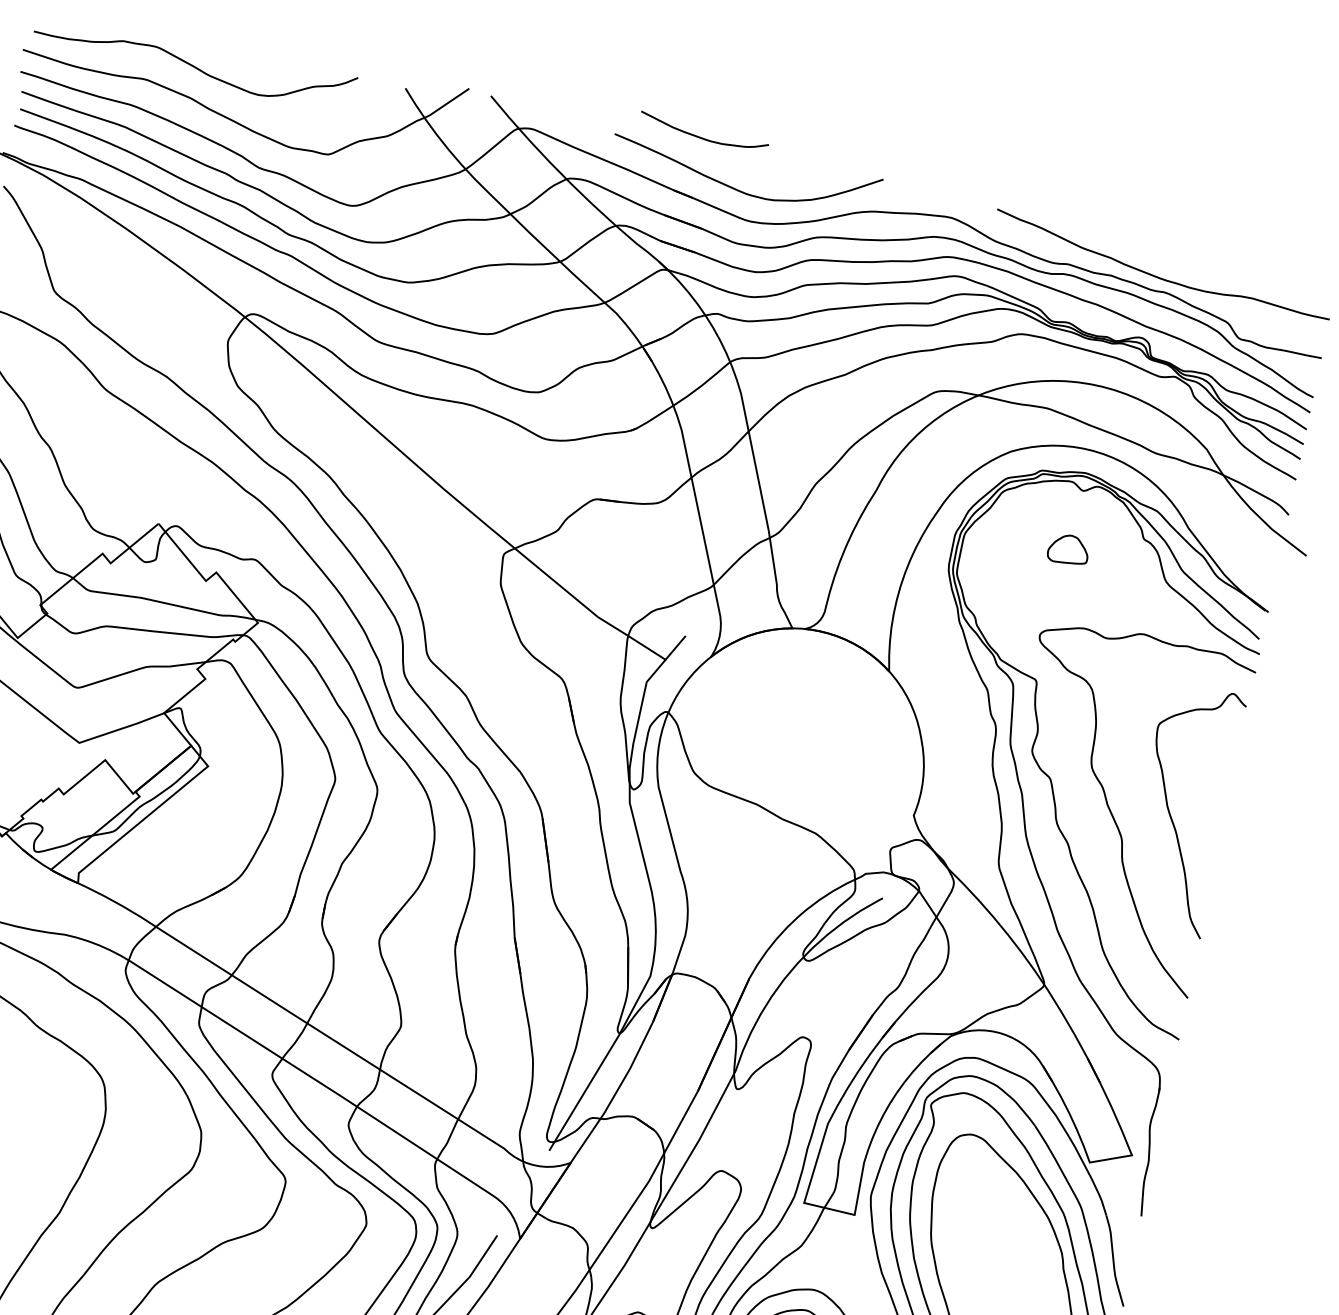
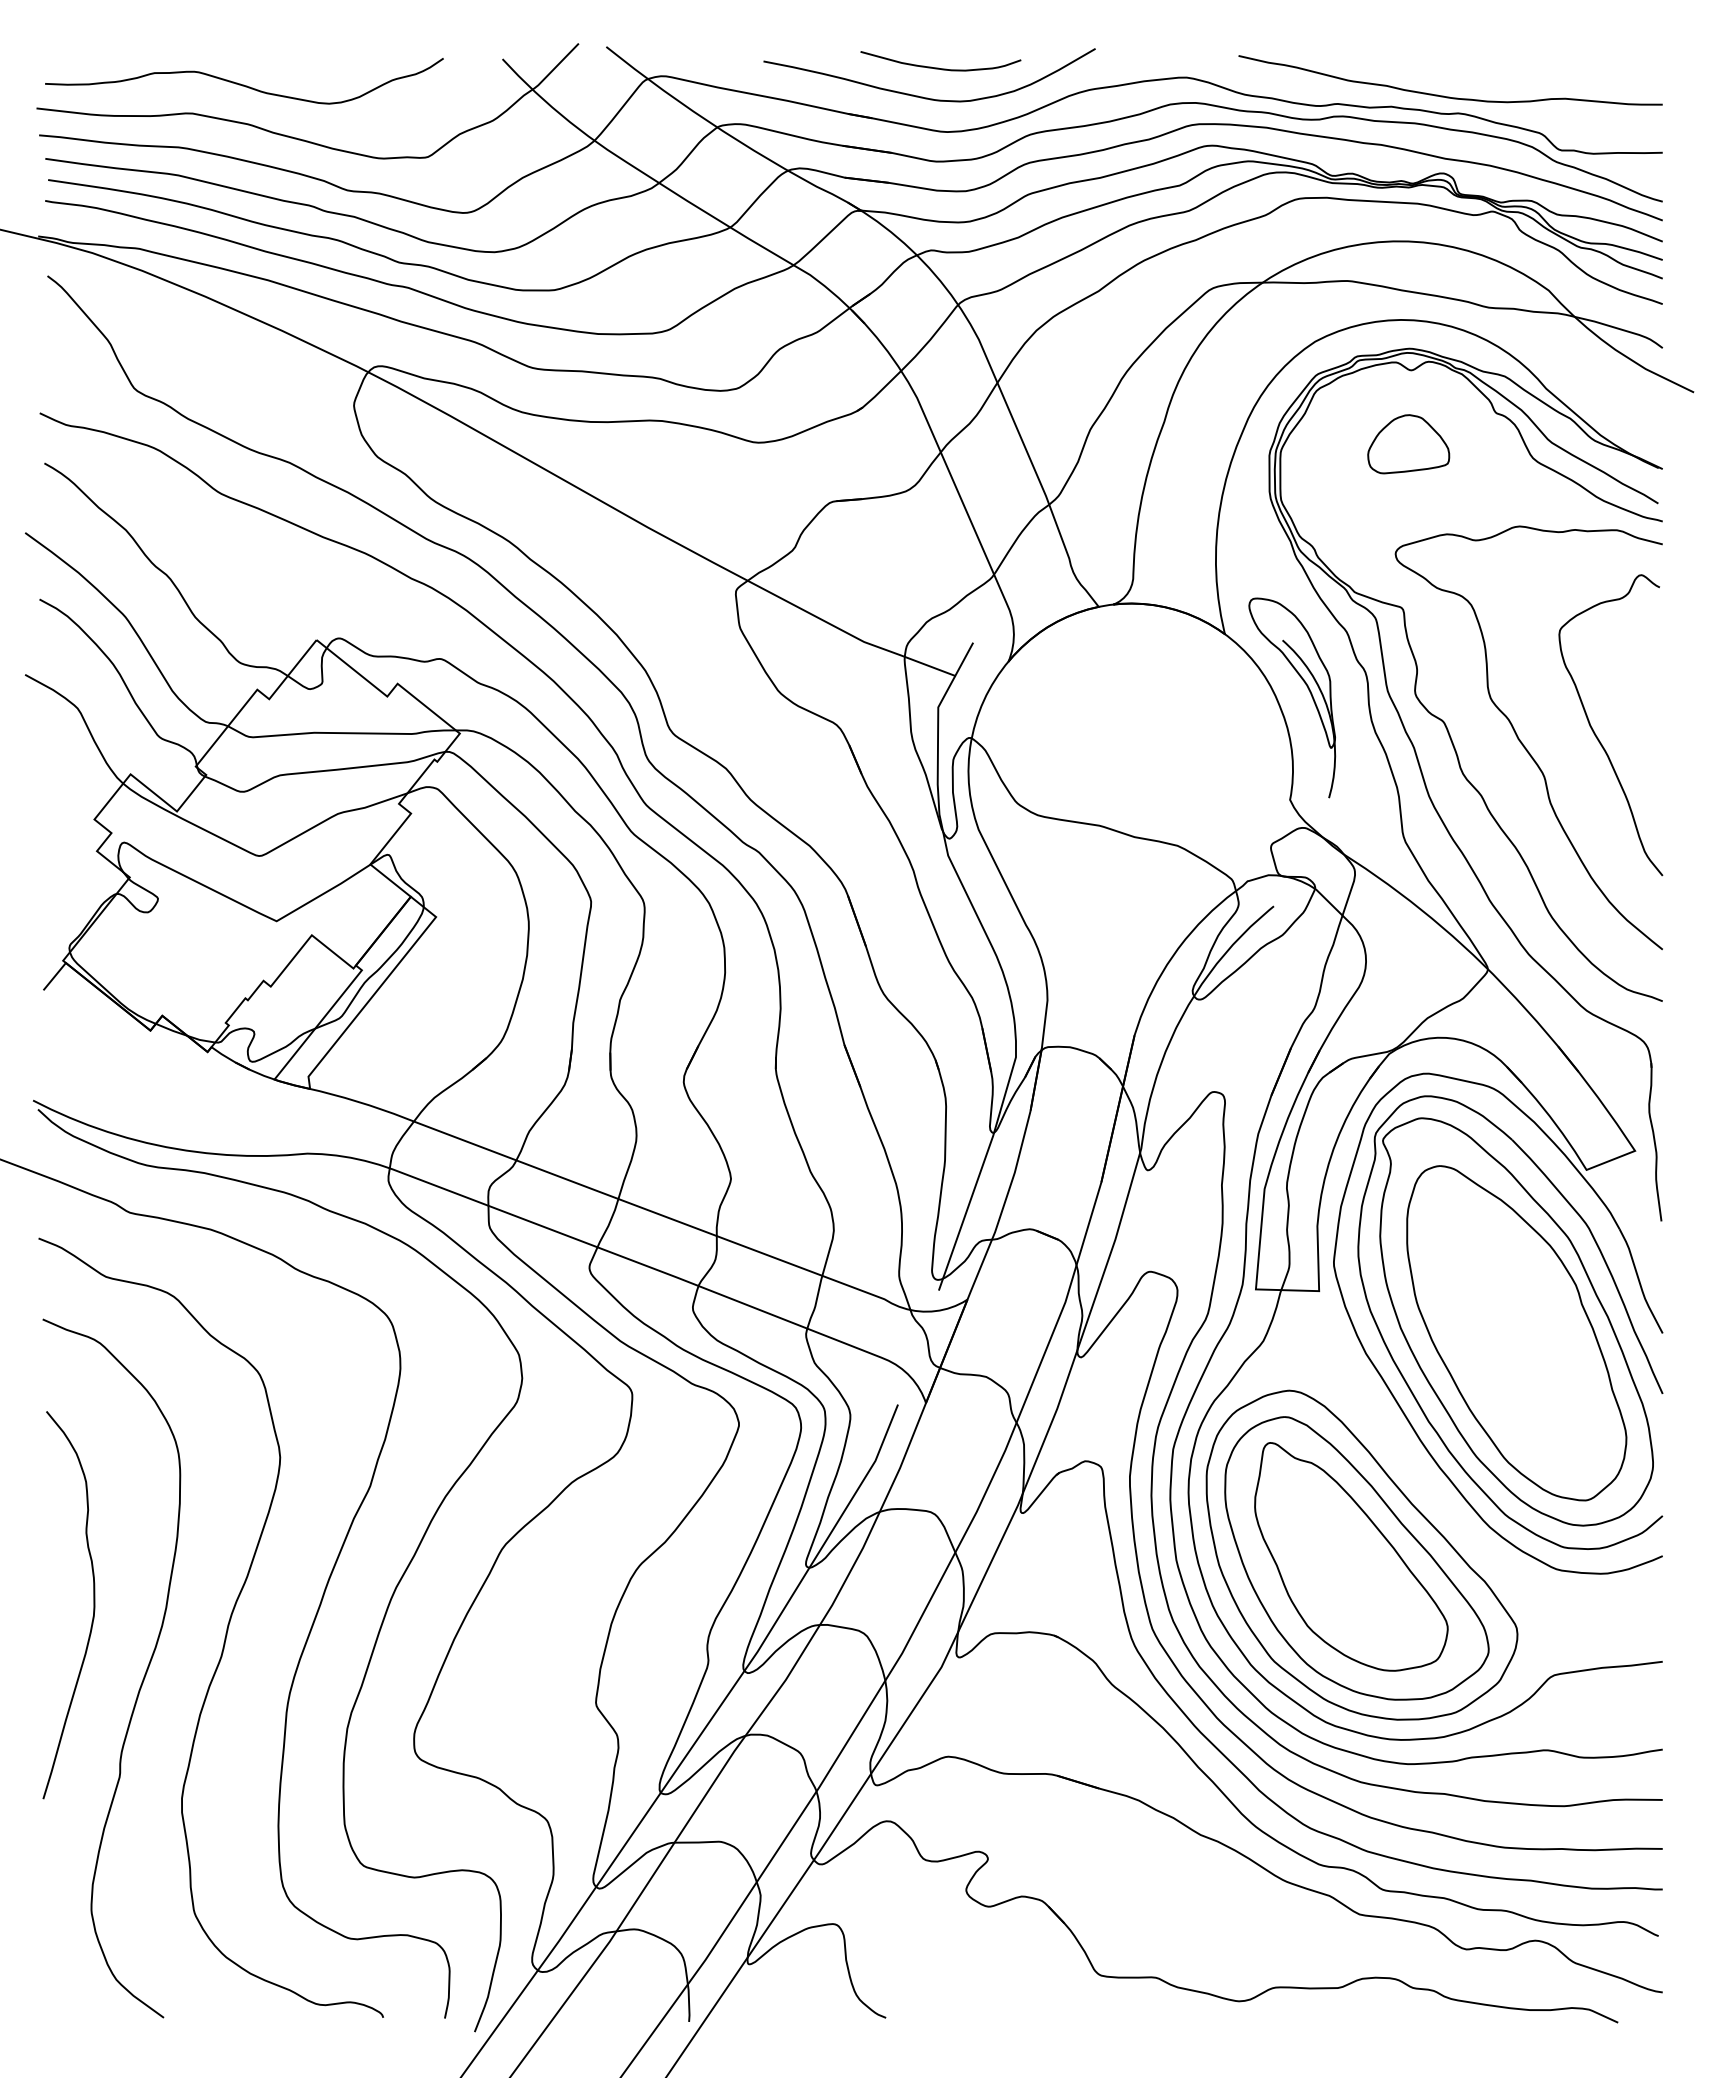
curve: (701, 137) -> (938, 67), moved
part: (1068, 549) -> (1408, 444), size x1.67
part: (946, 730) -> (1308, 690), added

